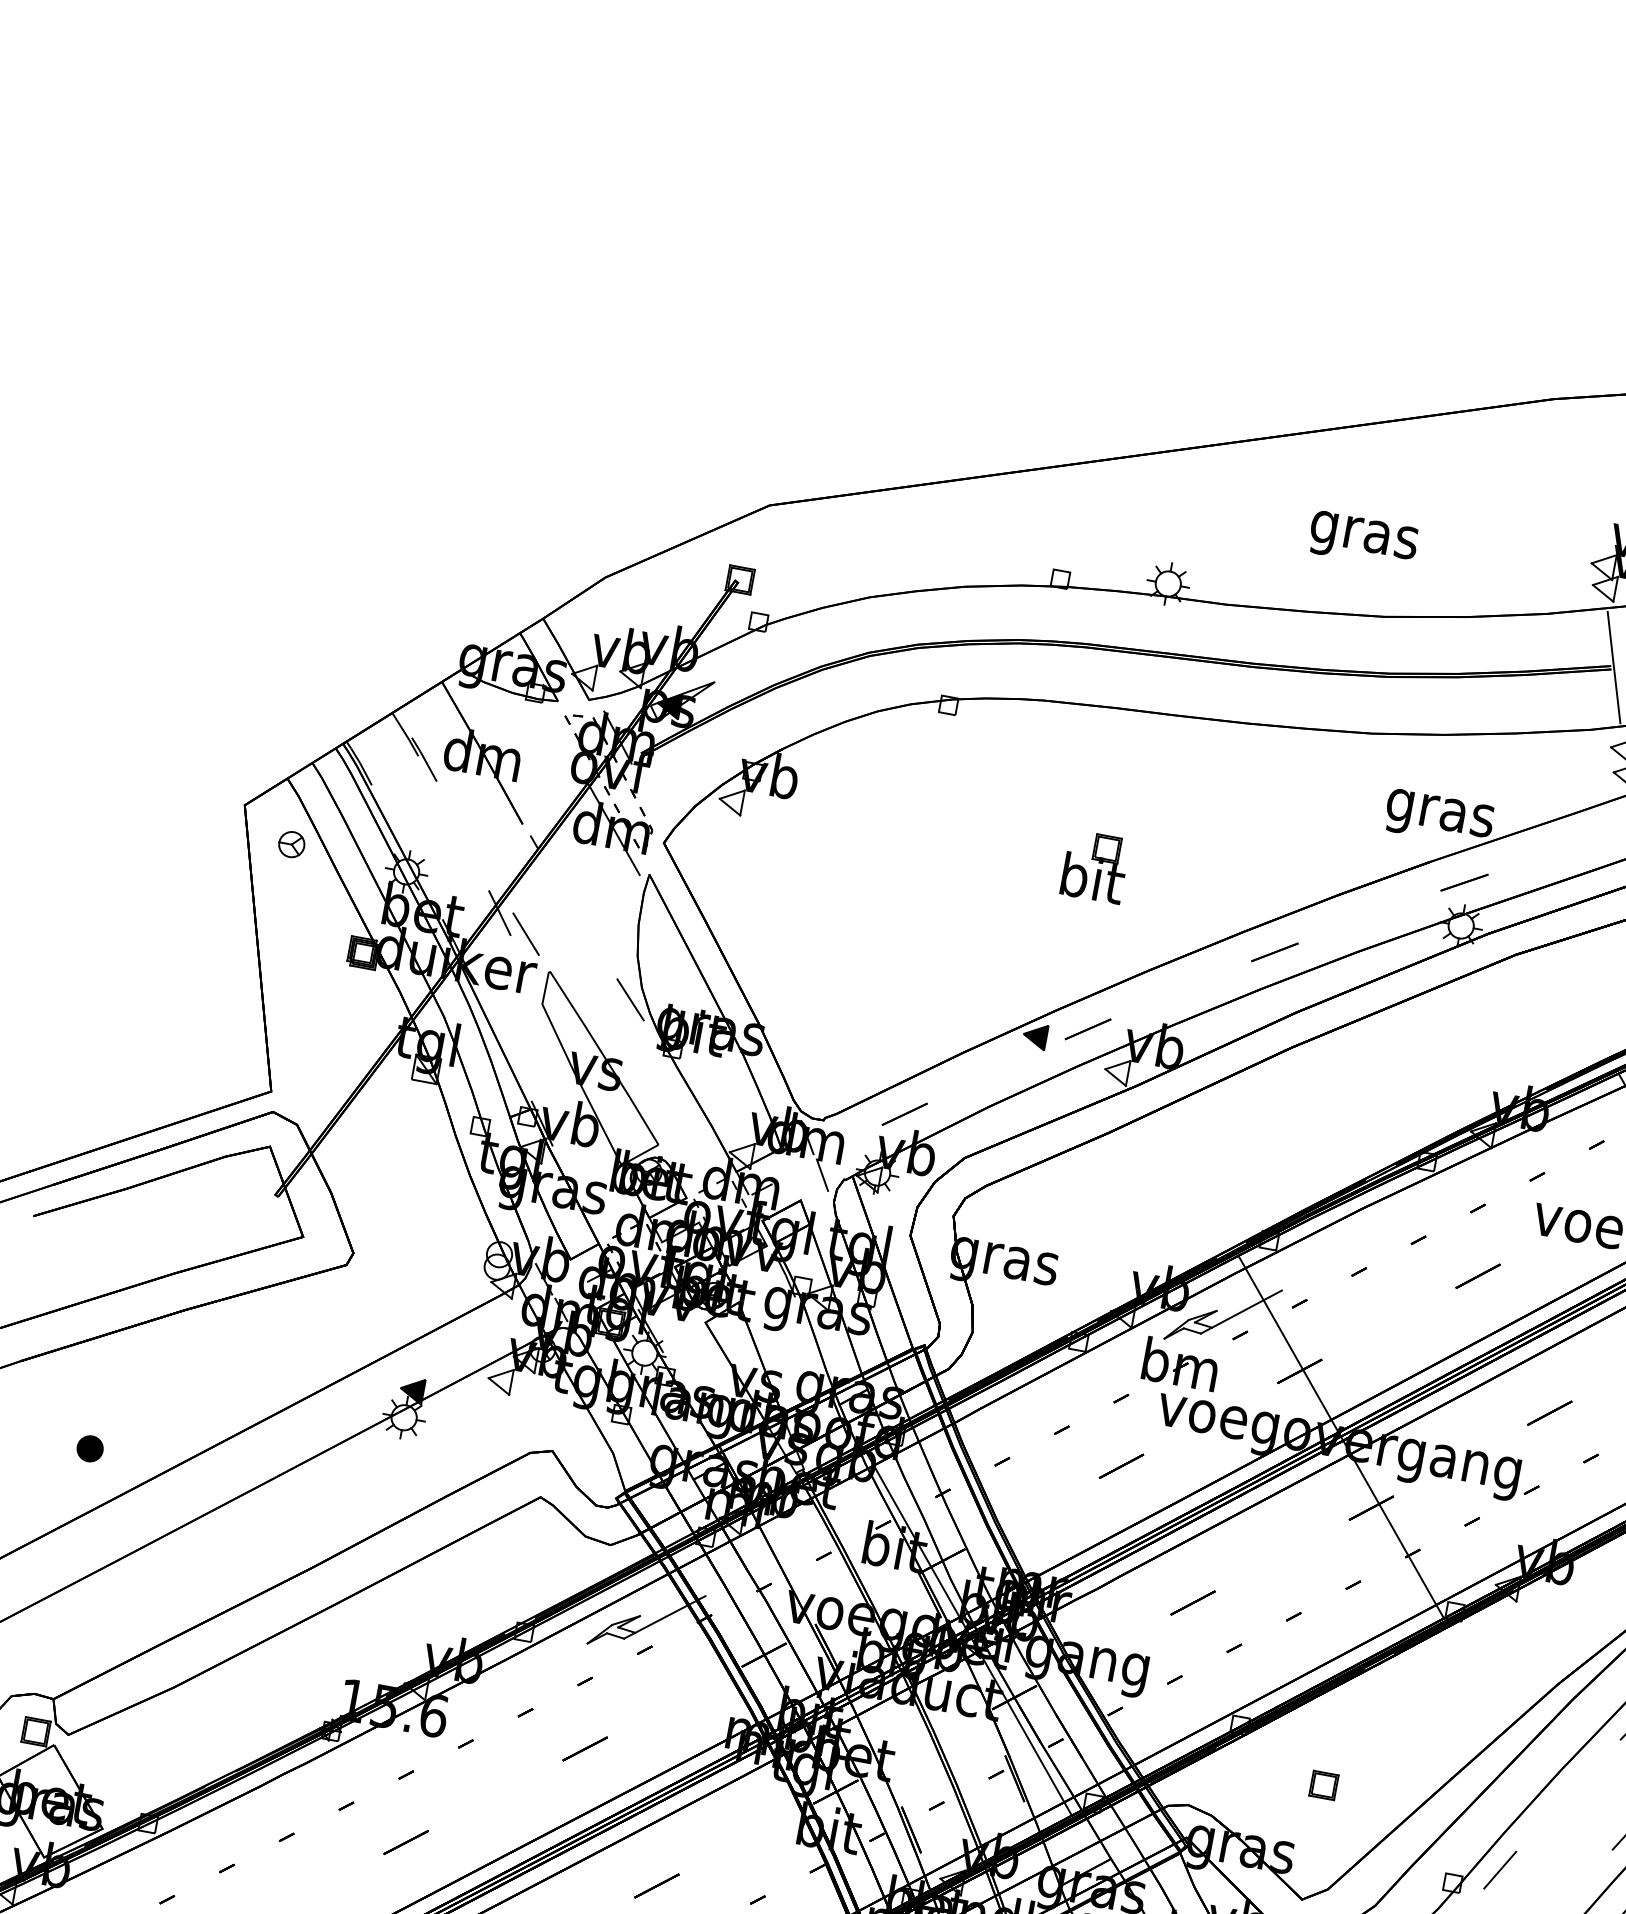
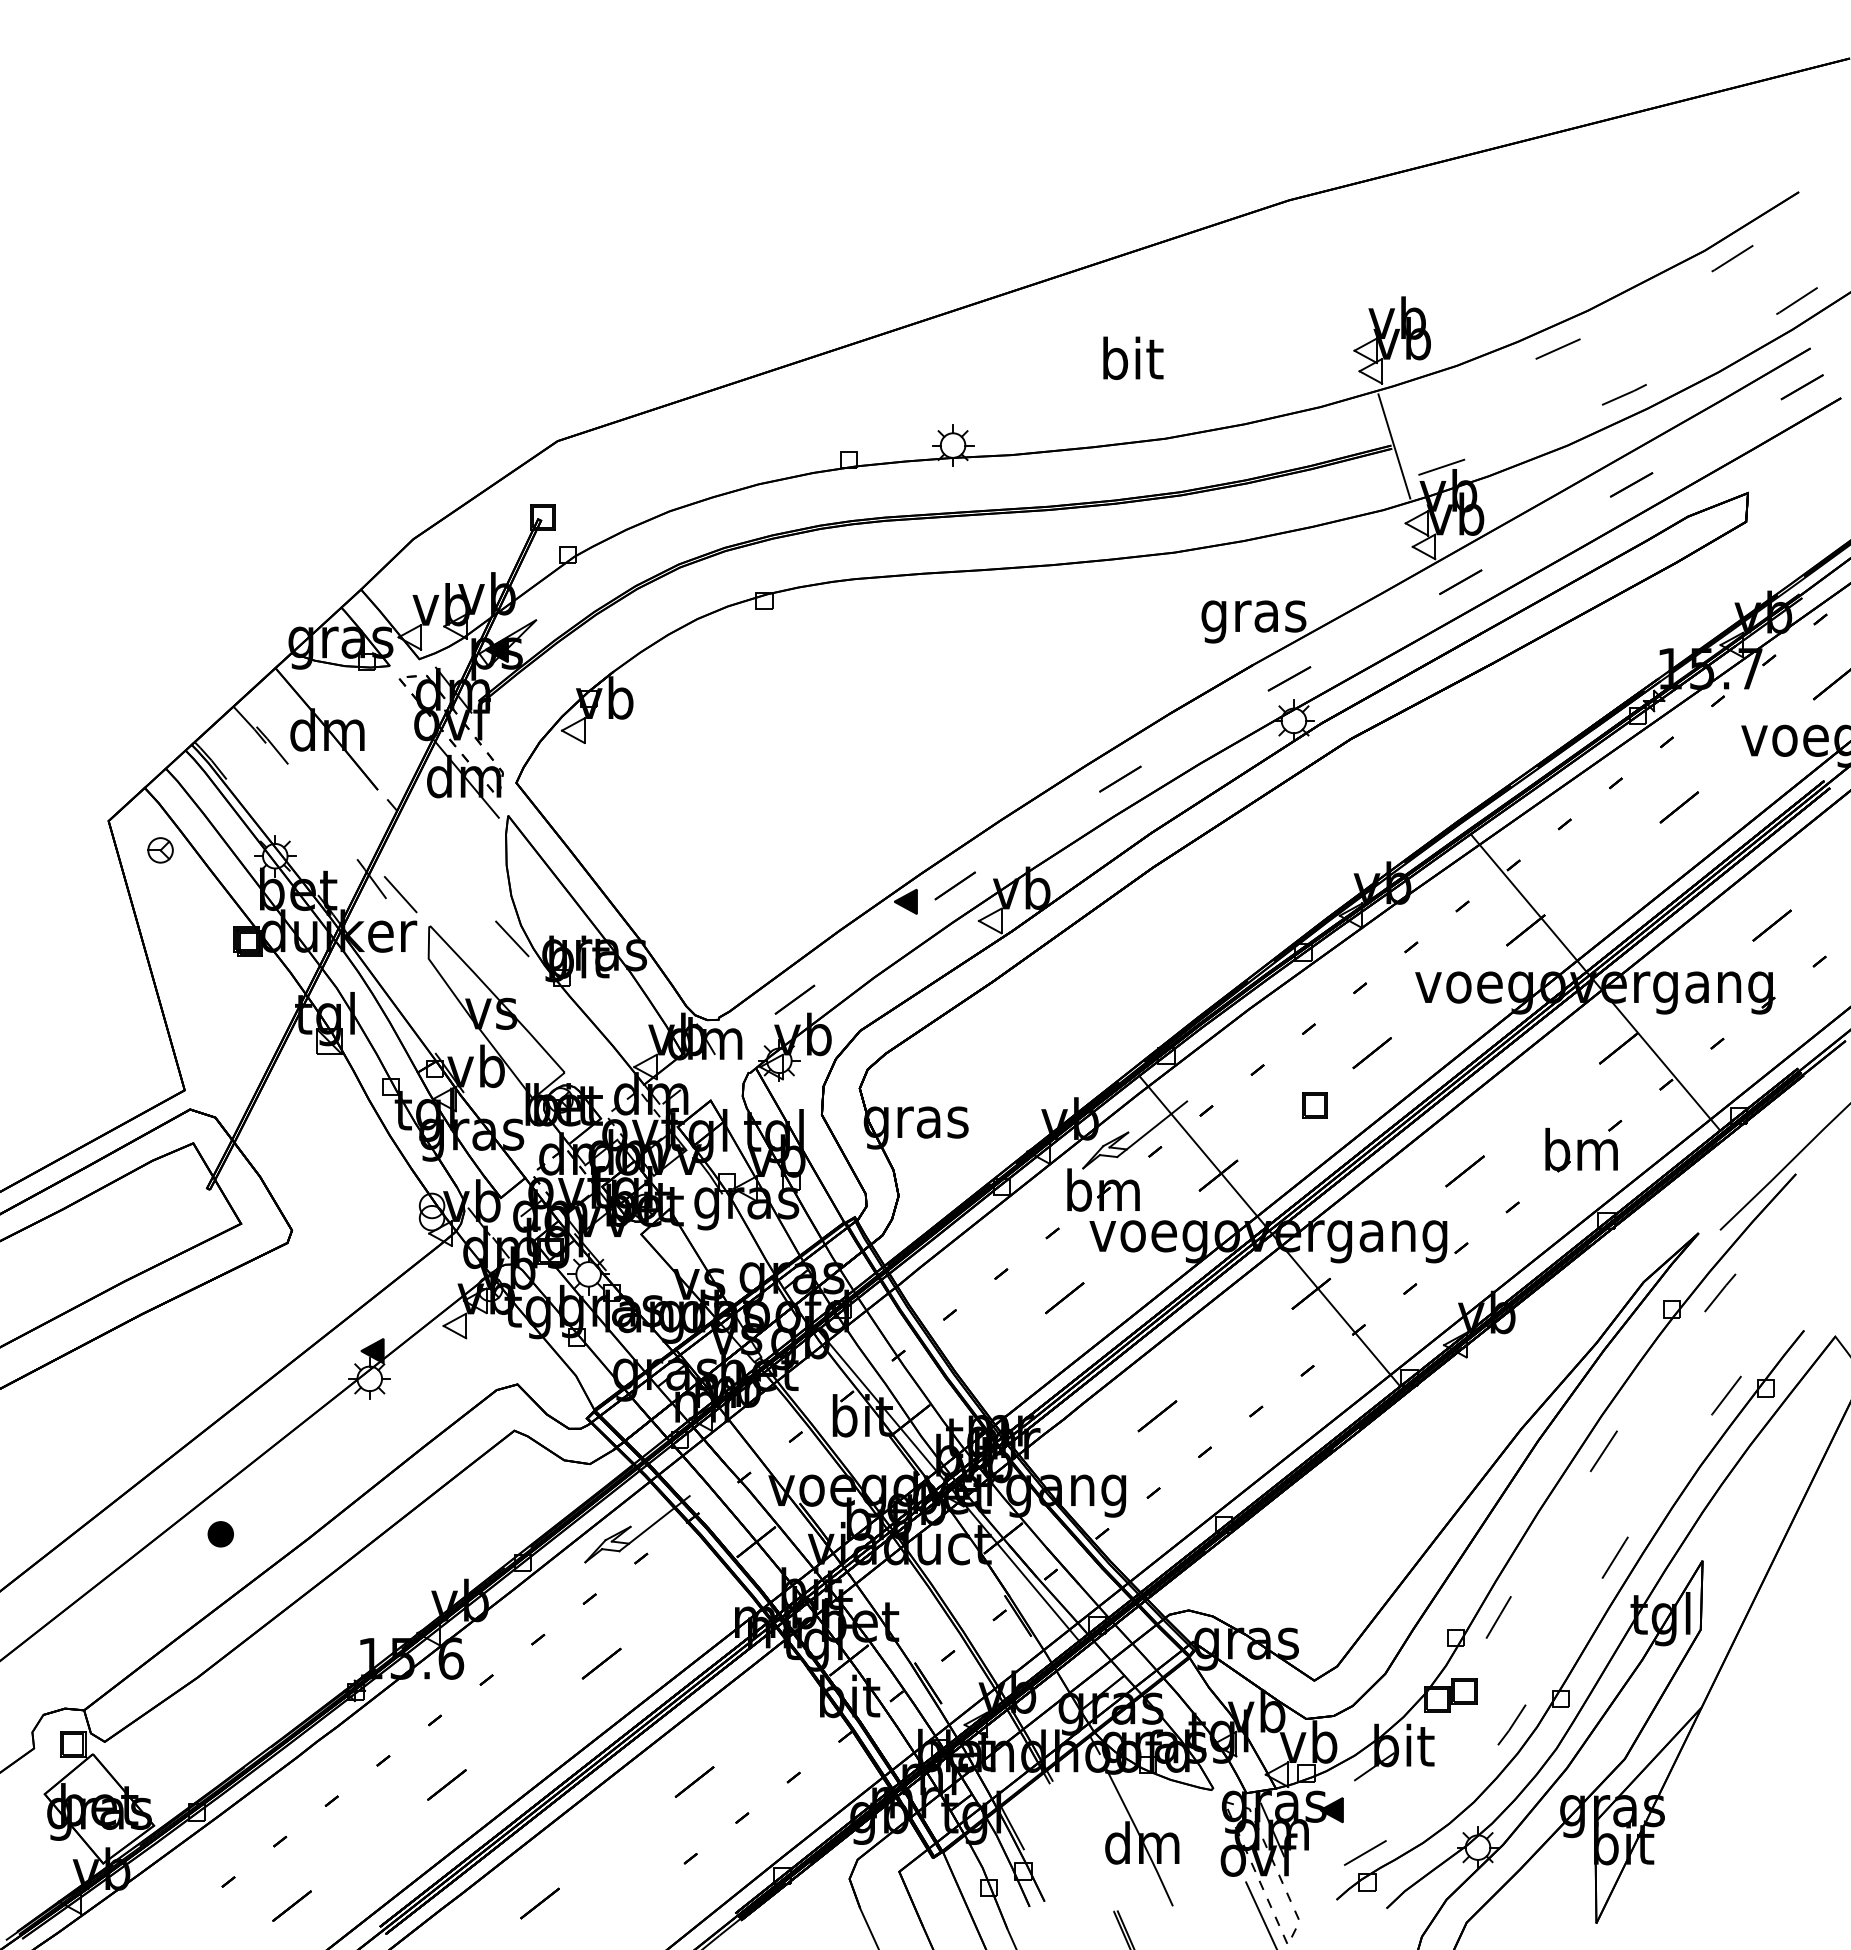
text: (1363, 534) -> (1131, 363), gras -> bit
part: (1095, 867) -> (933, 729), removed
line: (821, 1175) -> (726, 1072), removed
part: (89, 1448) -> (220, 1534), moved
part: (1323, 1785) -> (1314, 1105), moved

